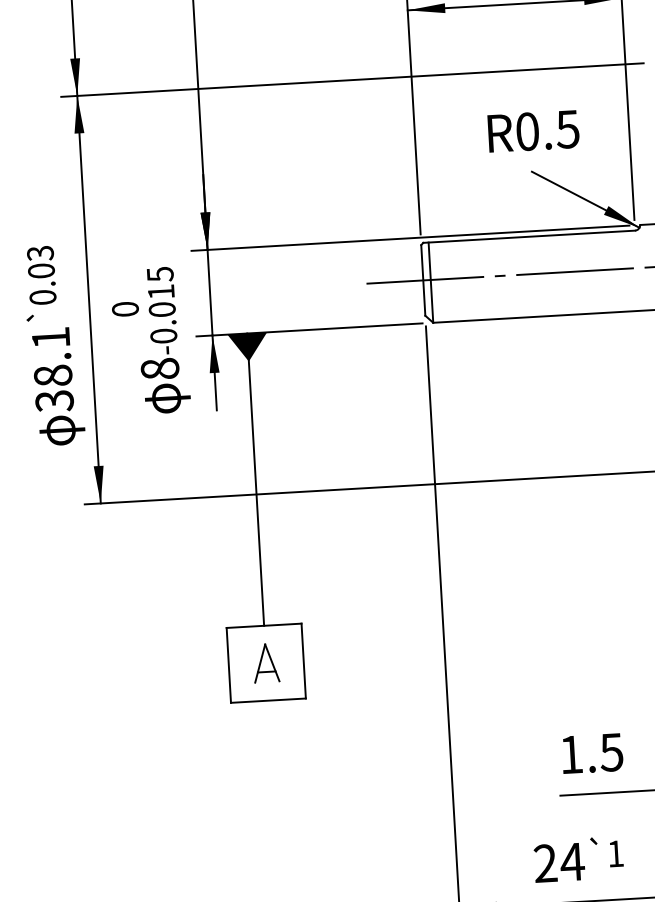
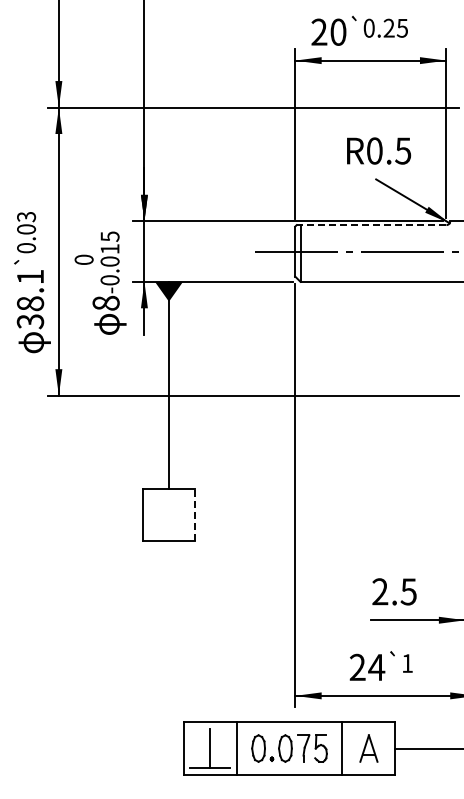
line: (529, 237) -> (371, 225), solid -> dashed
line: (303, 660) -> (195, 514), solid -> dashed
part: (265, 662) -> (168, 514), removed
text: (571, 754) -> (380, 591), 1.5 -> 2.5

